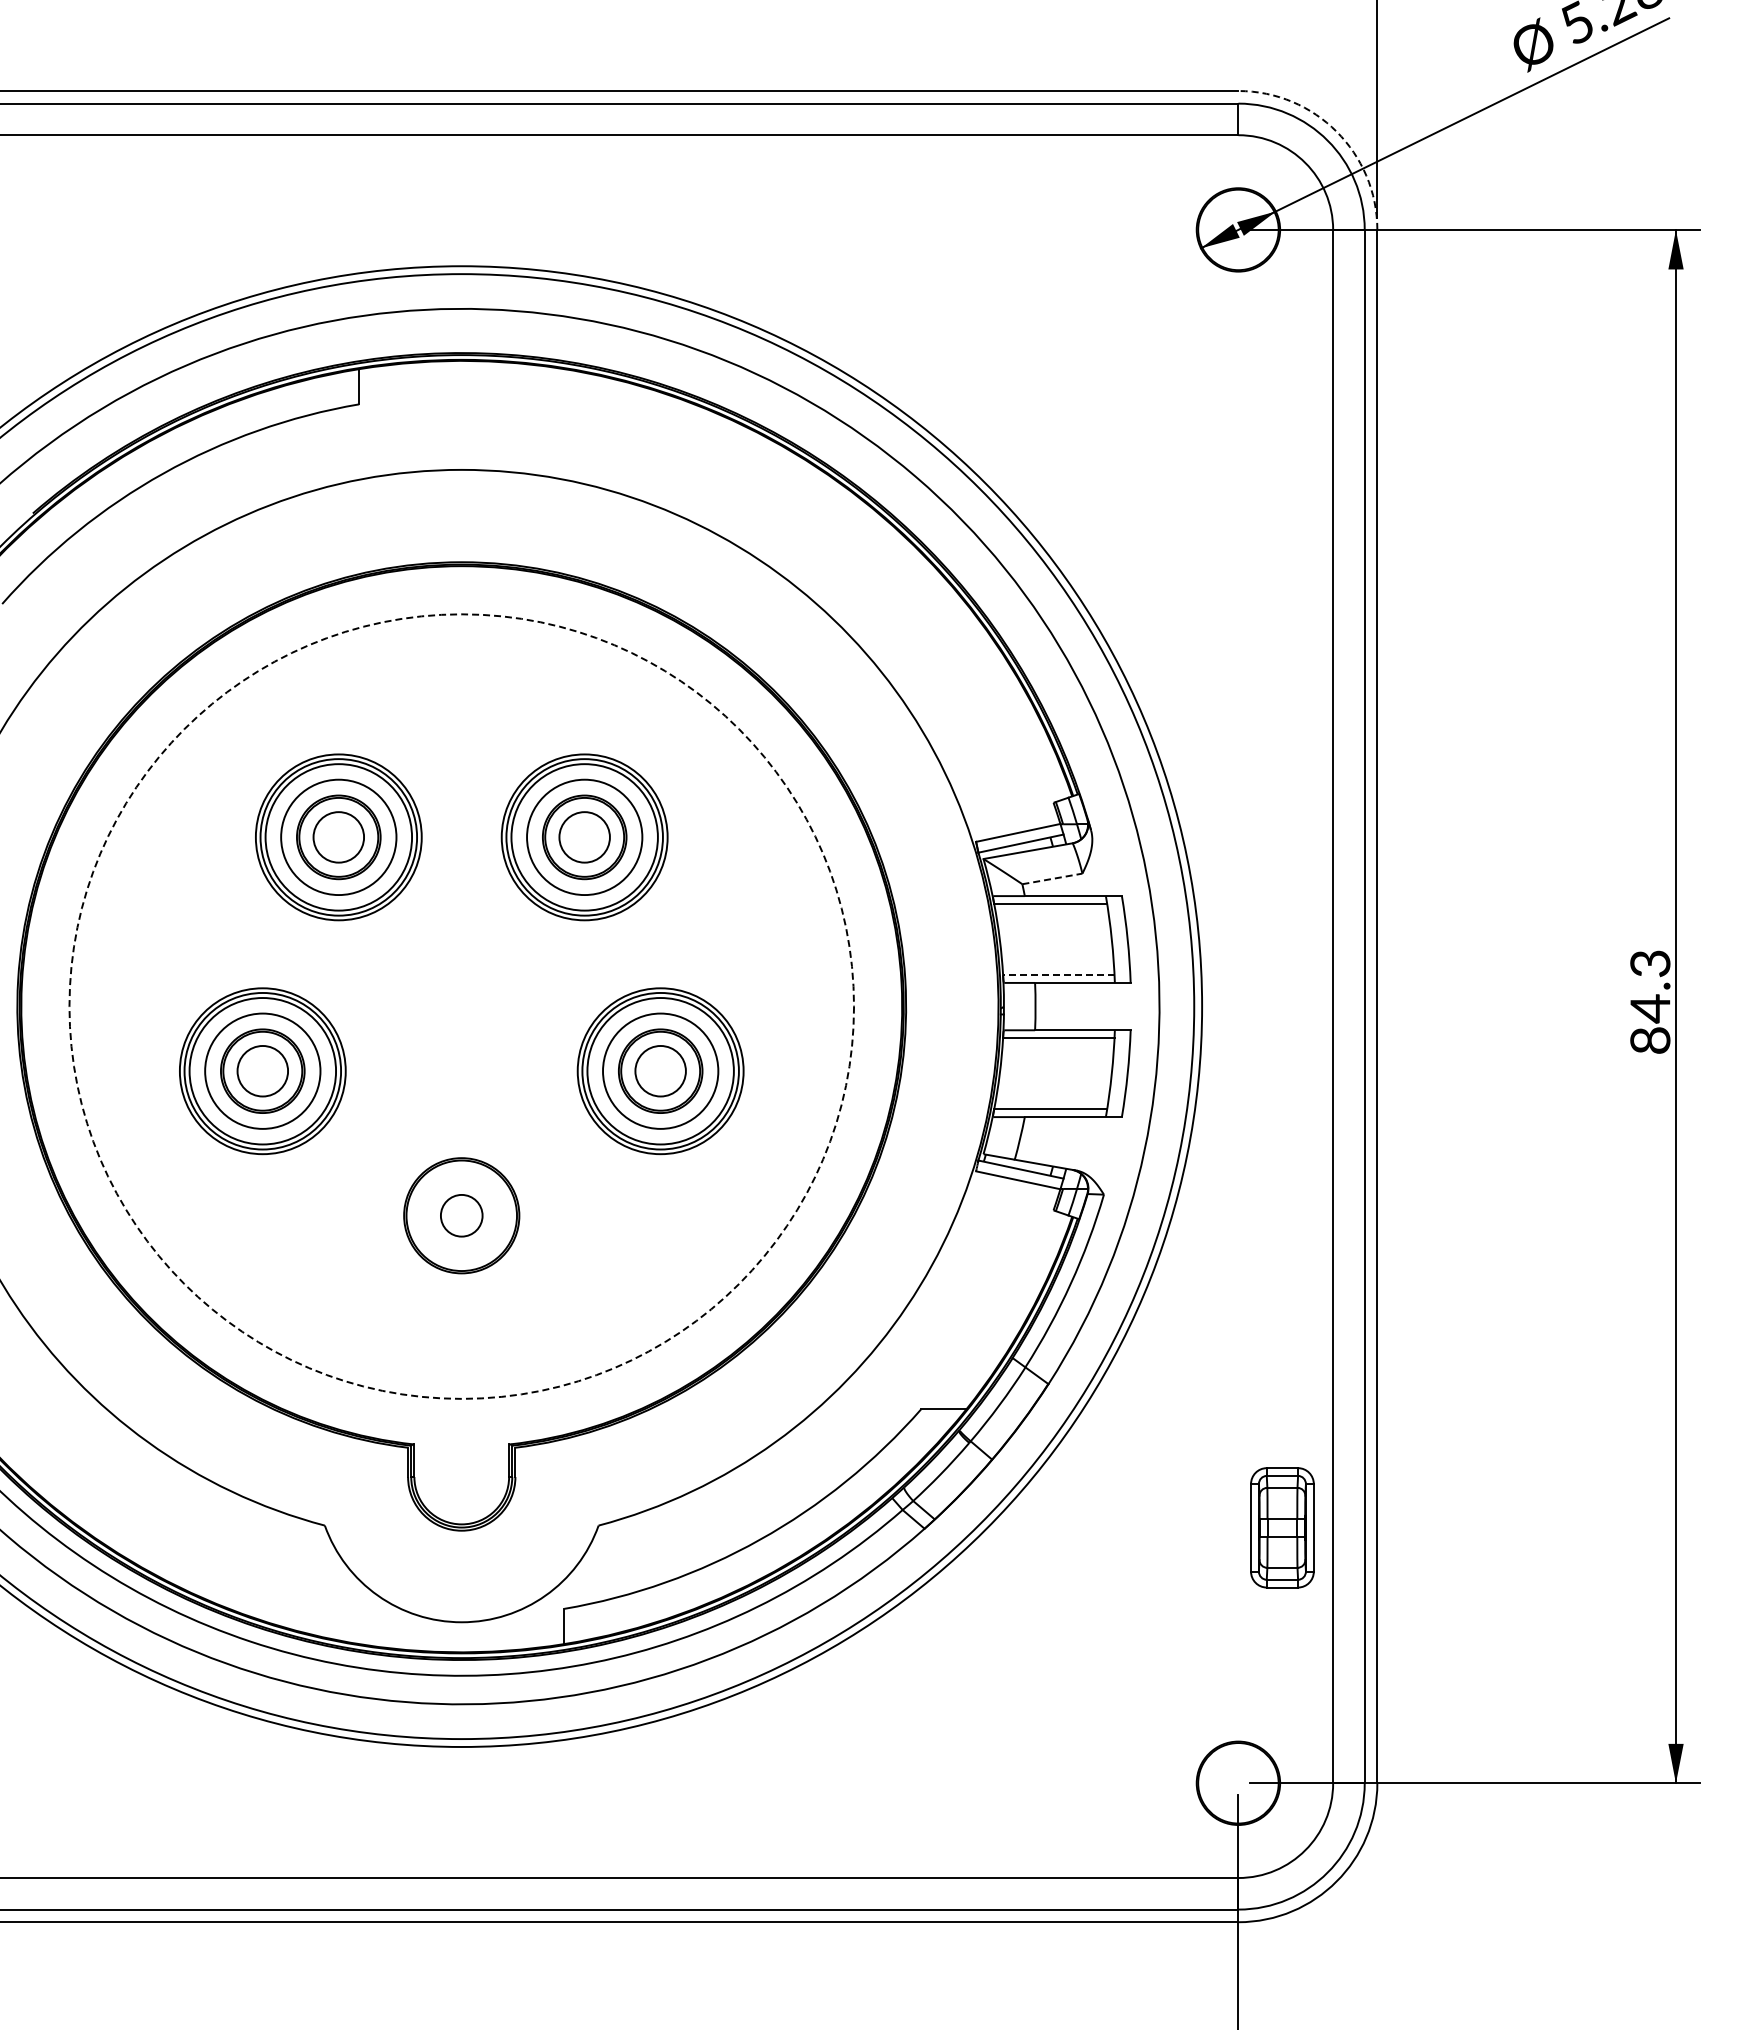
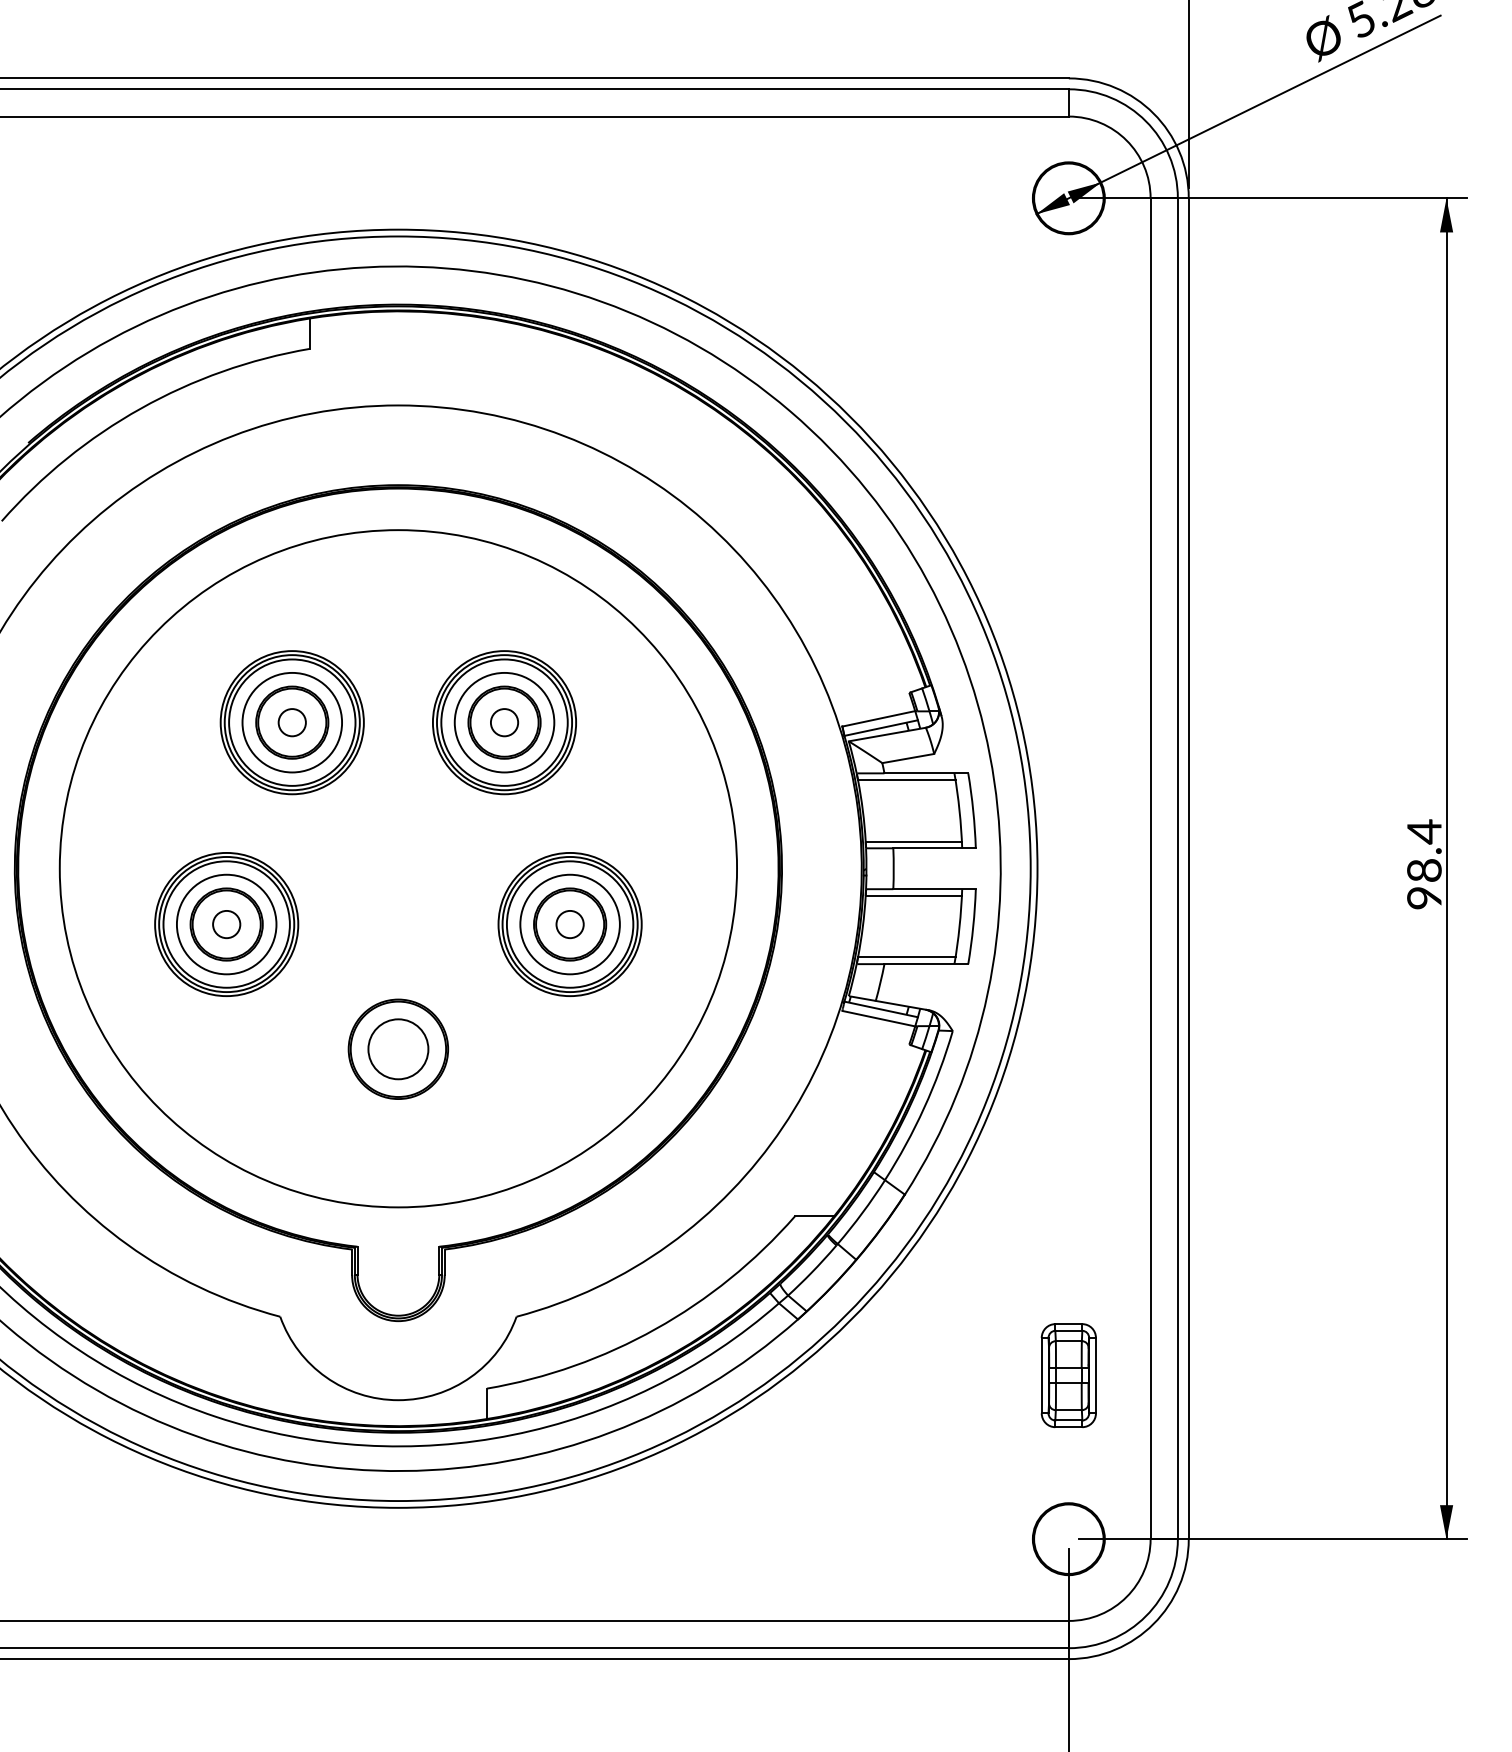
arc: (1336, 131) -> (1153, 113), dashed -> solid
circle: (338, 837) -> (292, 722), size x0.62
circle: (584, 837) -> (504, 722), size x0.62
line: (1052, 878) -> (908, 758), dashed -> solid
line: (1058, 975) -> (913, 841), dashed -> solid
text: (1650, 1001) -> (1424, 864), 84.3 -> 98.4
circle: (461, 1006) -> (398, 868), dashed -> solid
circle: (262, 1071) -> (226, 924), size x0.62
circle: (660, 1071) -> (569, 924), size x0.62
circle: (461, 1215) -> (398, 1049), size x1.67
part: (1282, 1527) -> (1068, 1375), moved

